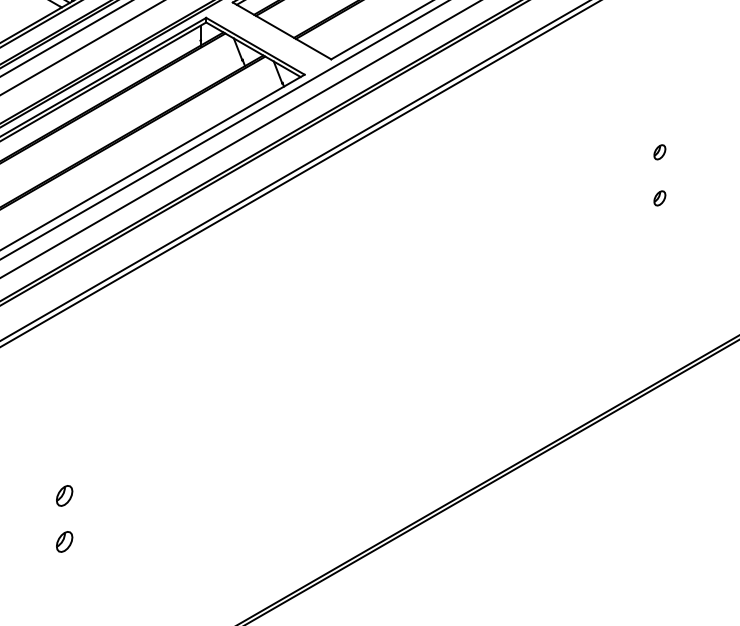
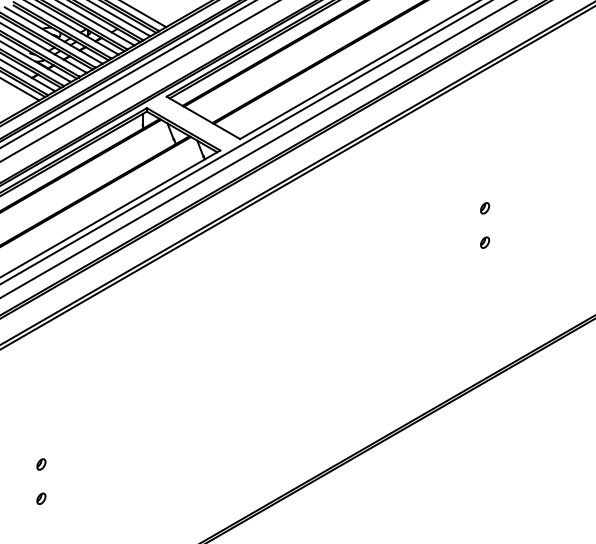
part: (64, 495) -> (41, 464), size x0.71
part: (64, 541) -> (41, 498), size x0.71

